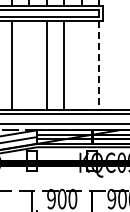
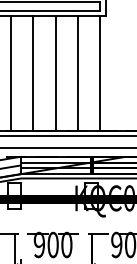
line: (29, 65) -> (11, 73), added
line: (81, 65) -> (77, 73), added
line: (99, 65) -> (101, 73), dashed -> solid

